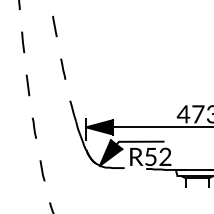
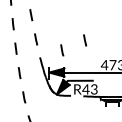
curve: (149, 71) -> (85, 40), added
curve: (109, 88) -> (62, 50), added
text: (157, 157) -> (89, 89), R52 -> R43

